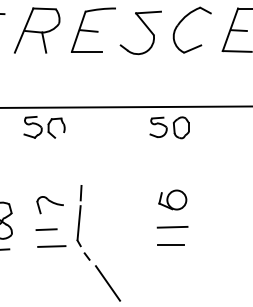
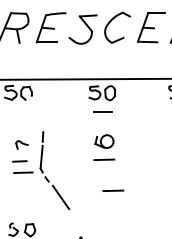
part: (48, 204) -> (21, 144), size x0.7
line: (169, 244) -> (102, 111), moved
line: (186, 273) -> (113, 190), added

